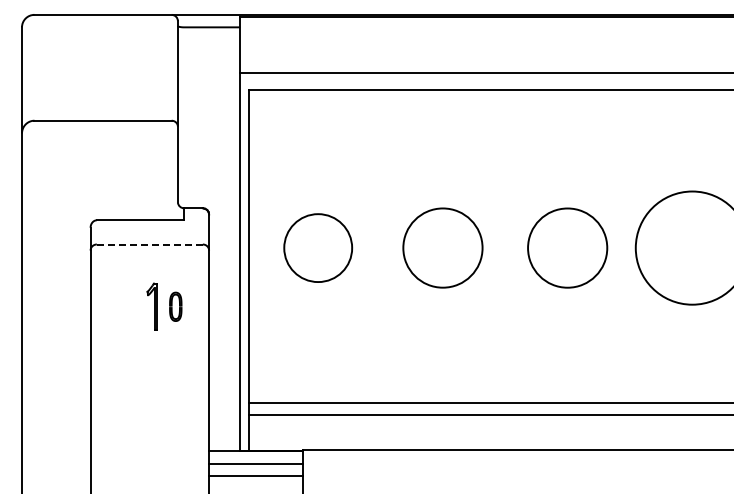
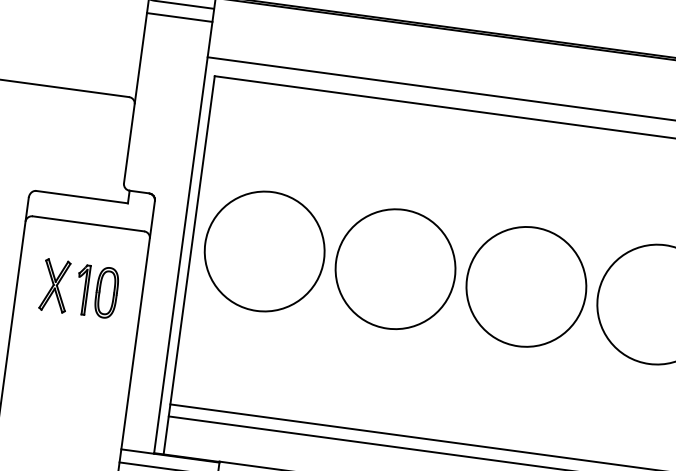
line: (208, 39) -> (179, 17), added
line: (149, 244) -> (88, 223), dashed -> solid
circle: (317, 247) -> (264, 250), size x1.67
circle: (442, 247) -> (395, 268), size x1.43
circle: (567, 247) -> (526, 286), size x1.43
part: (126, 306) -> (55, 285), added
part: (175, 306) -> (106, 292), size x1.67

